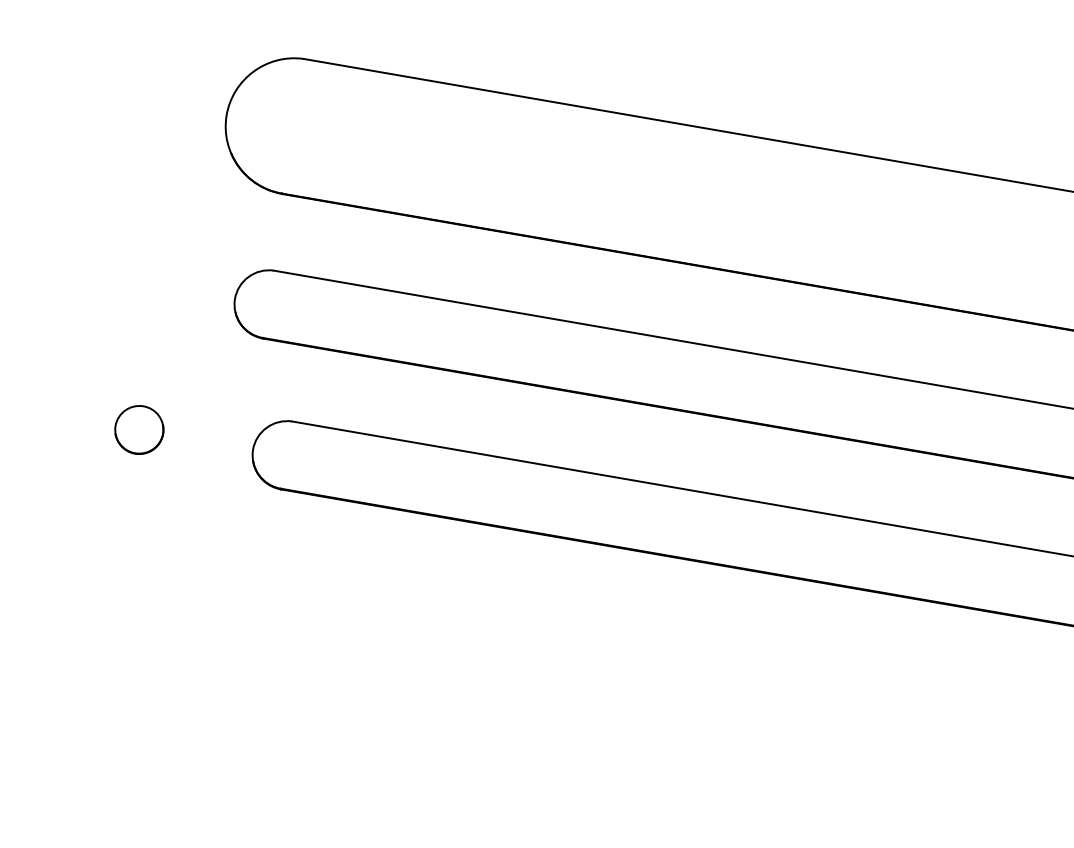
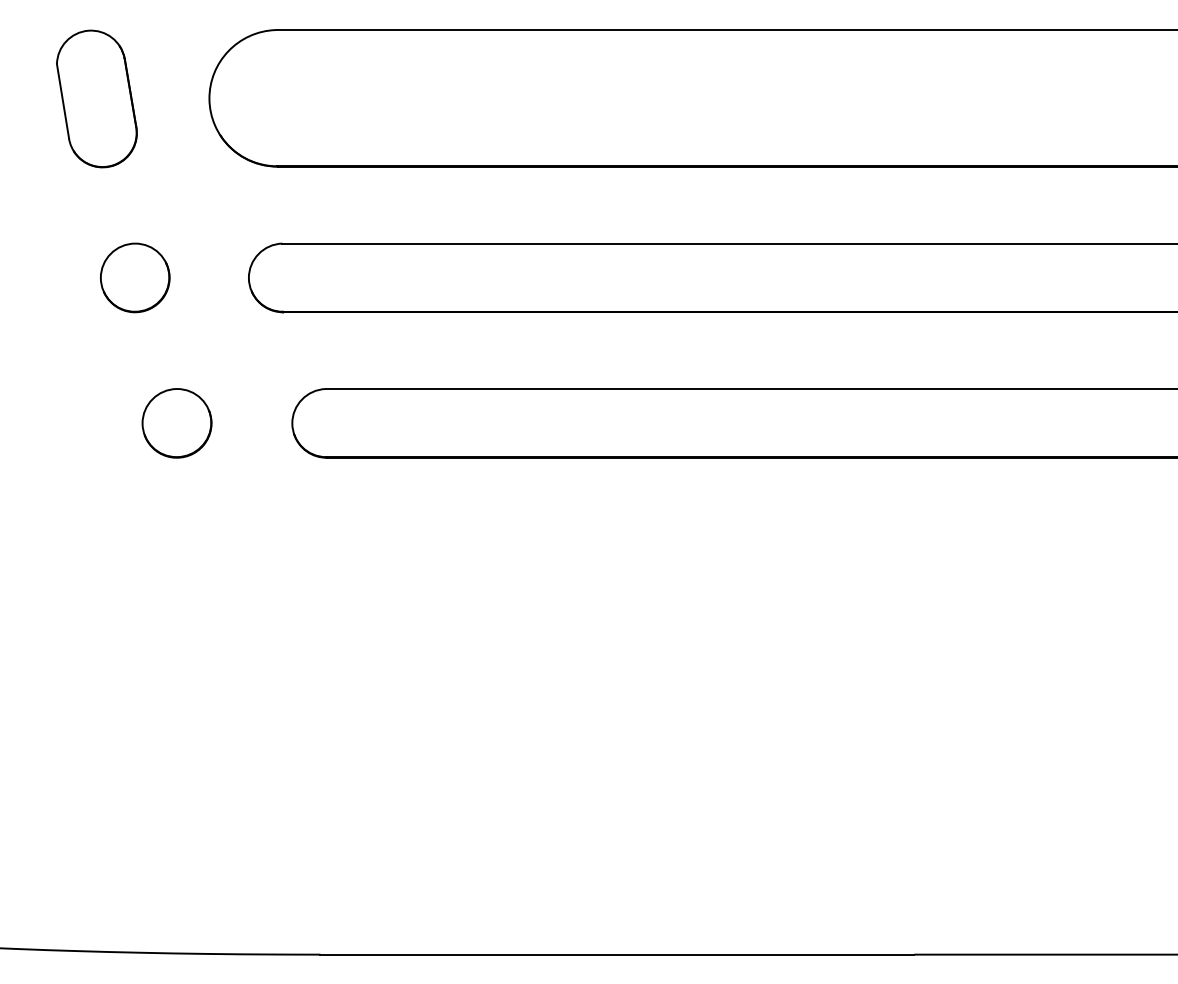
part: (115, 95) -> (96, 98), added
part: (123, 279) -> (135, 277), added
part: (138, 430) -> (176, 423), size x1.43

